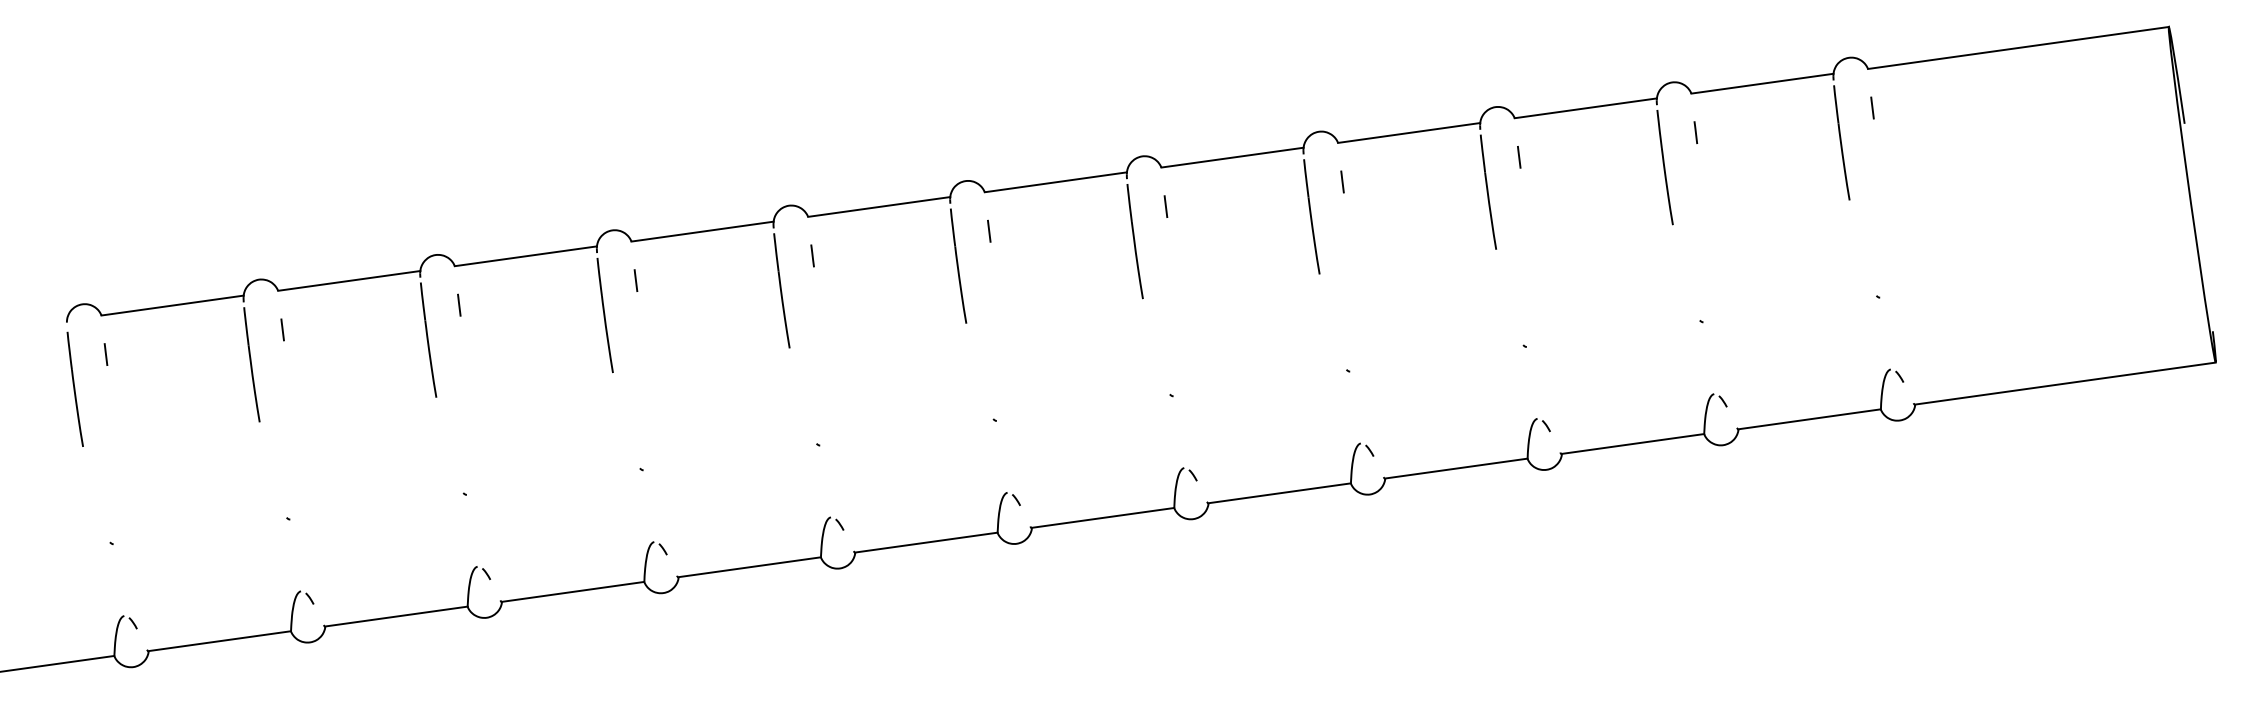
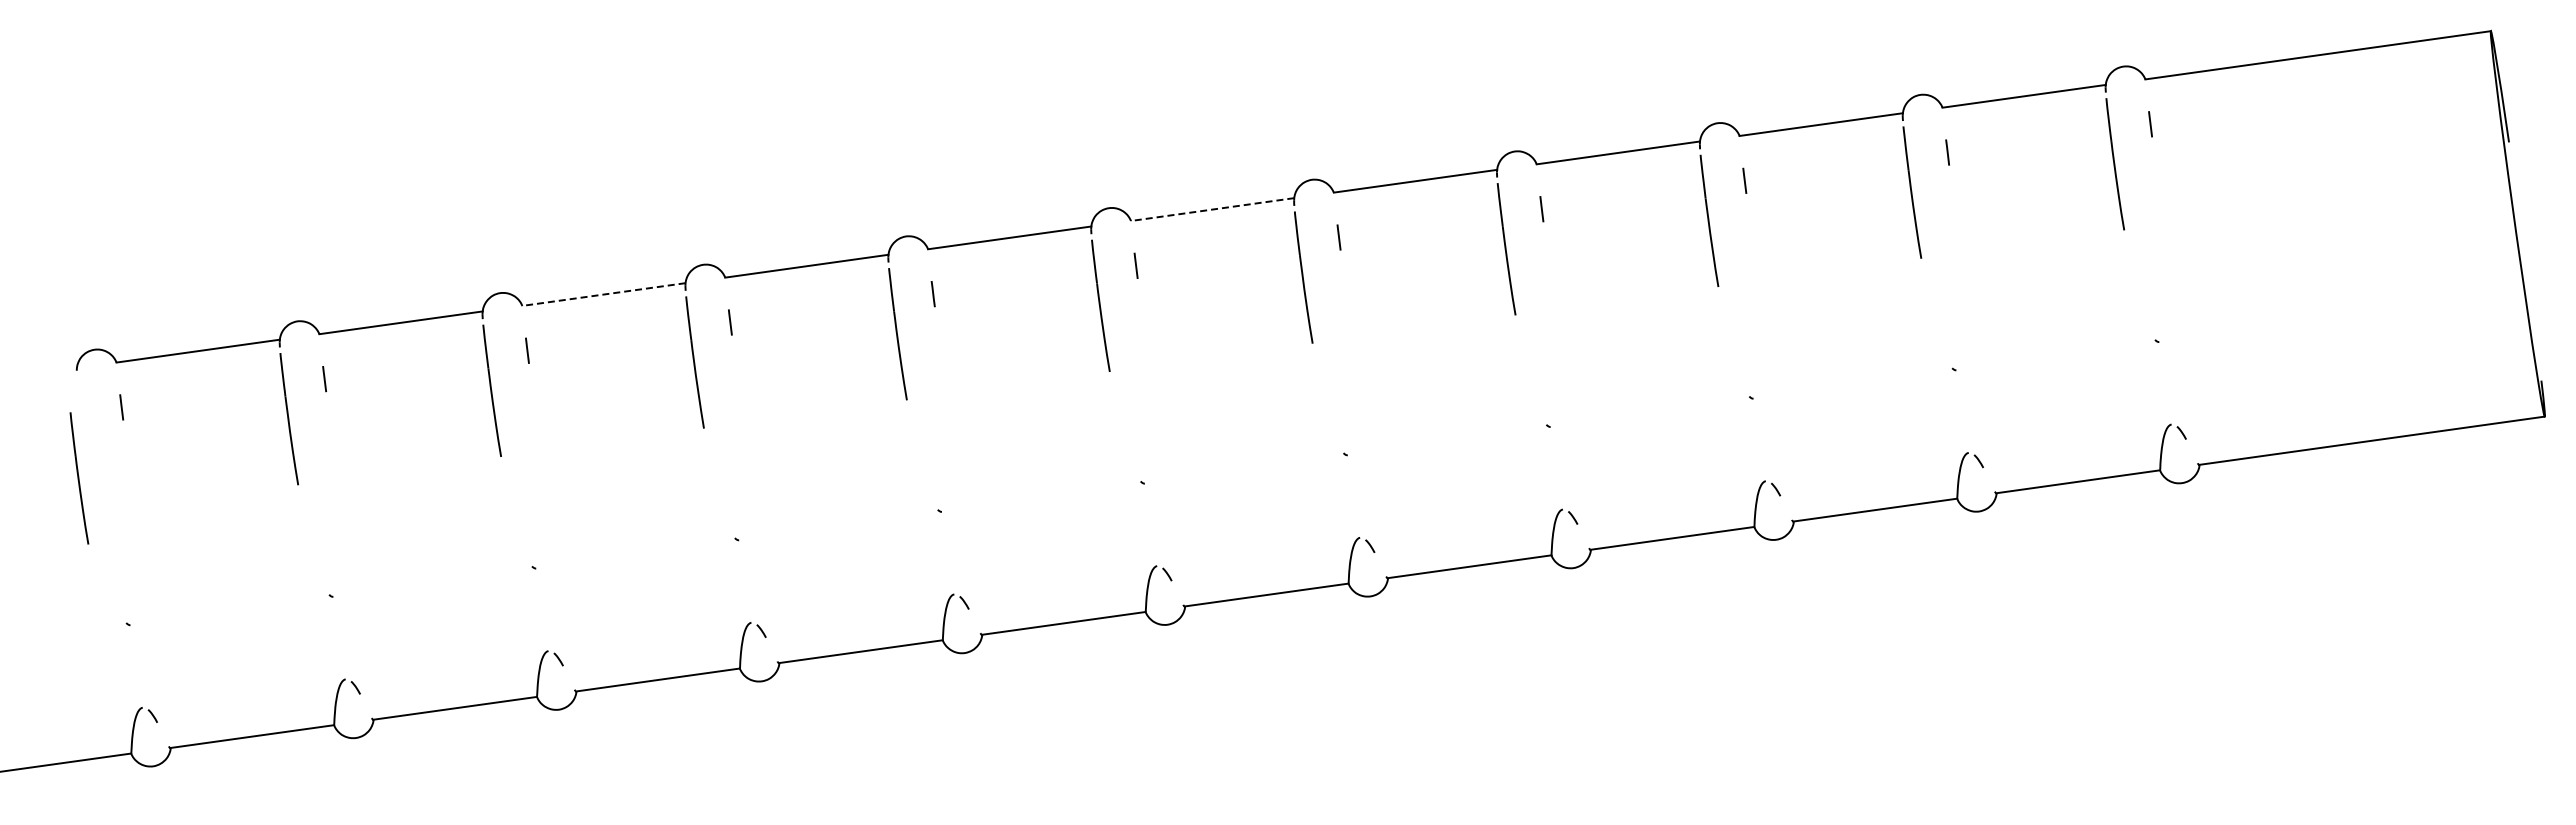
line: (1055, 182) -> (1212, 209), solid -> dashed
line: (525, 256) -> (603, 294), solid -> dashed
part: (75, 389) -> (79, 478), moved

